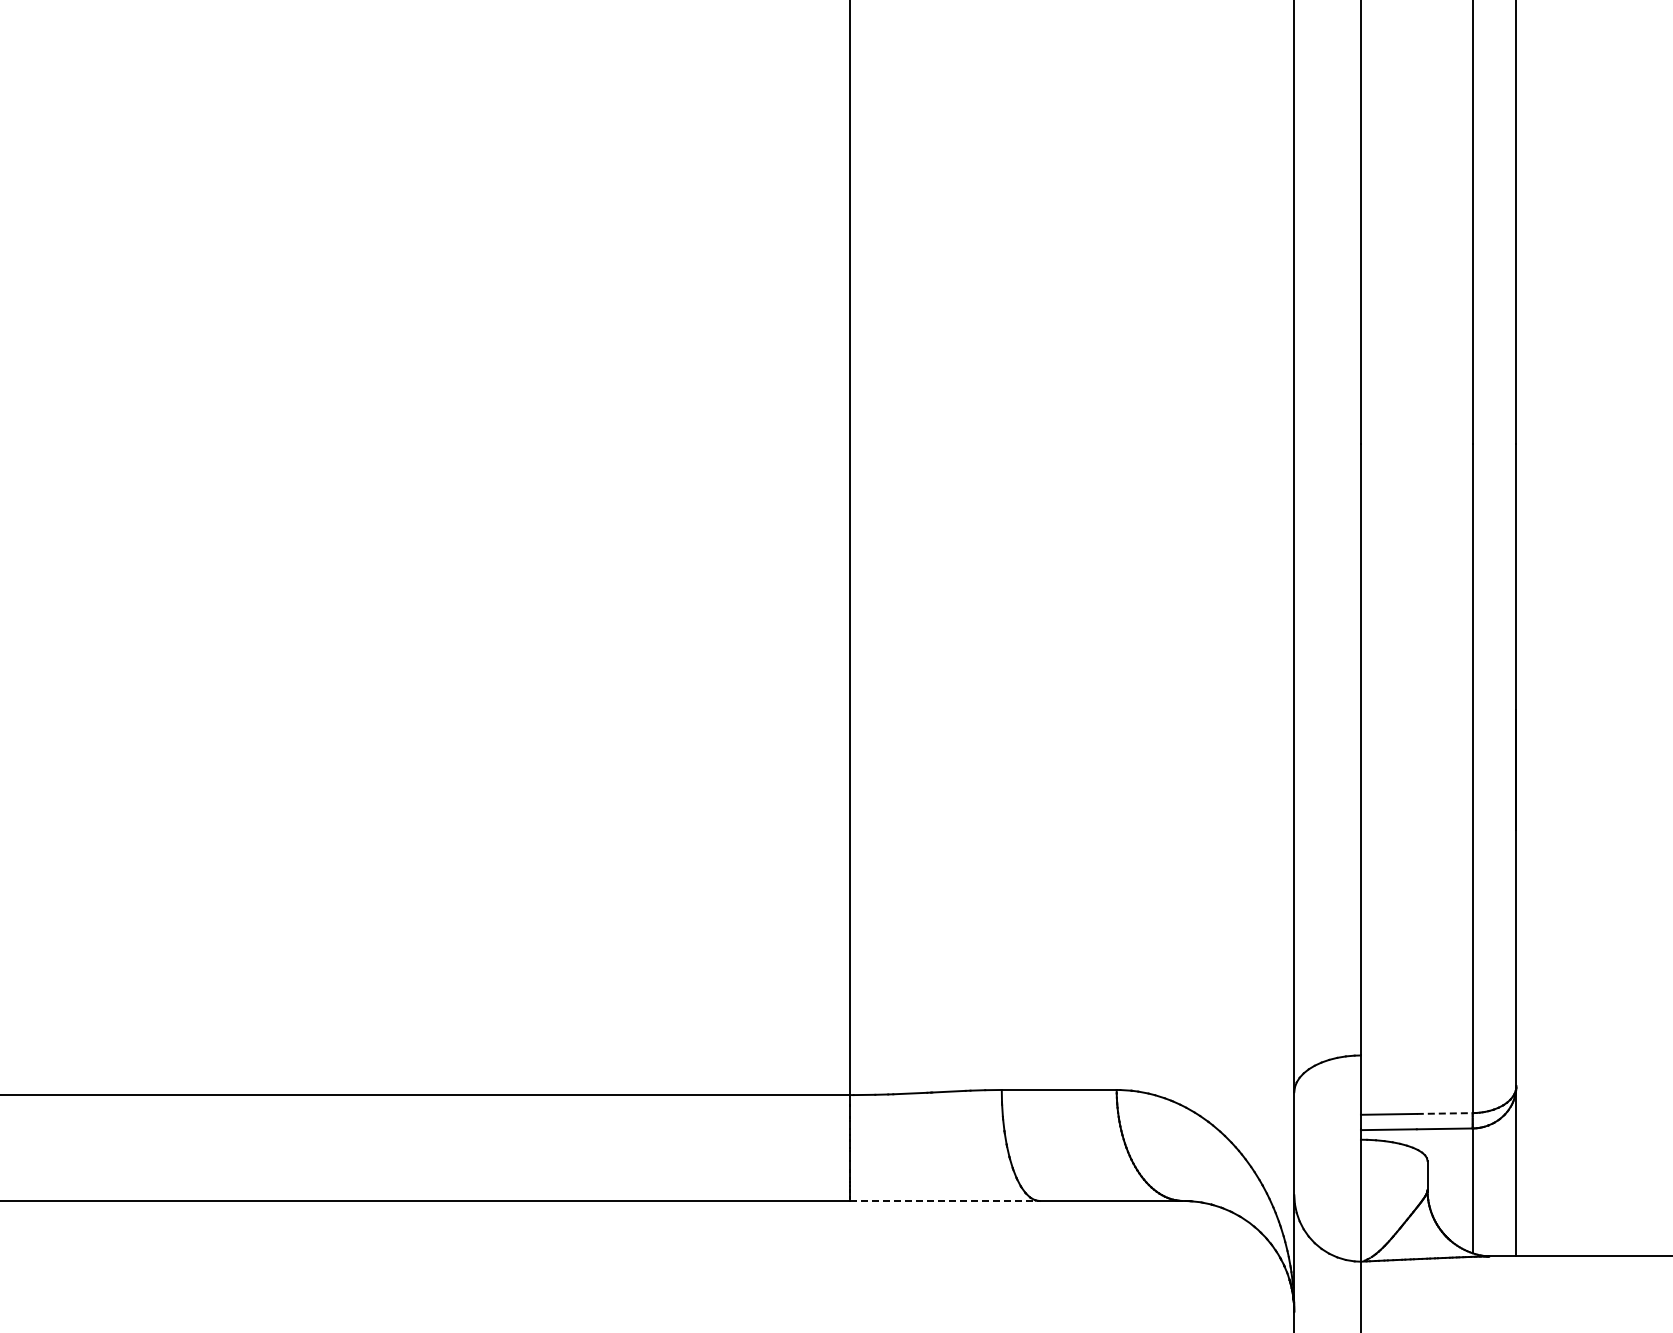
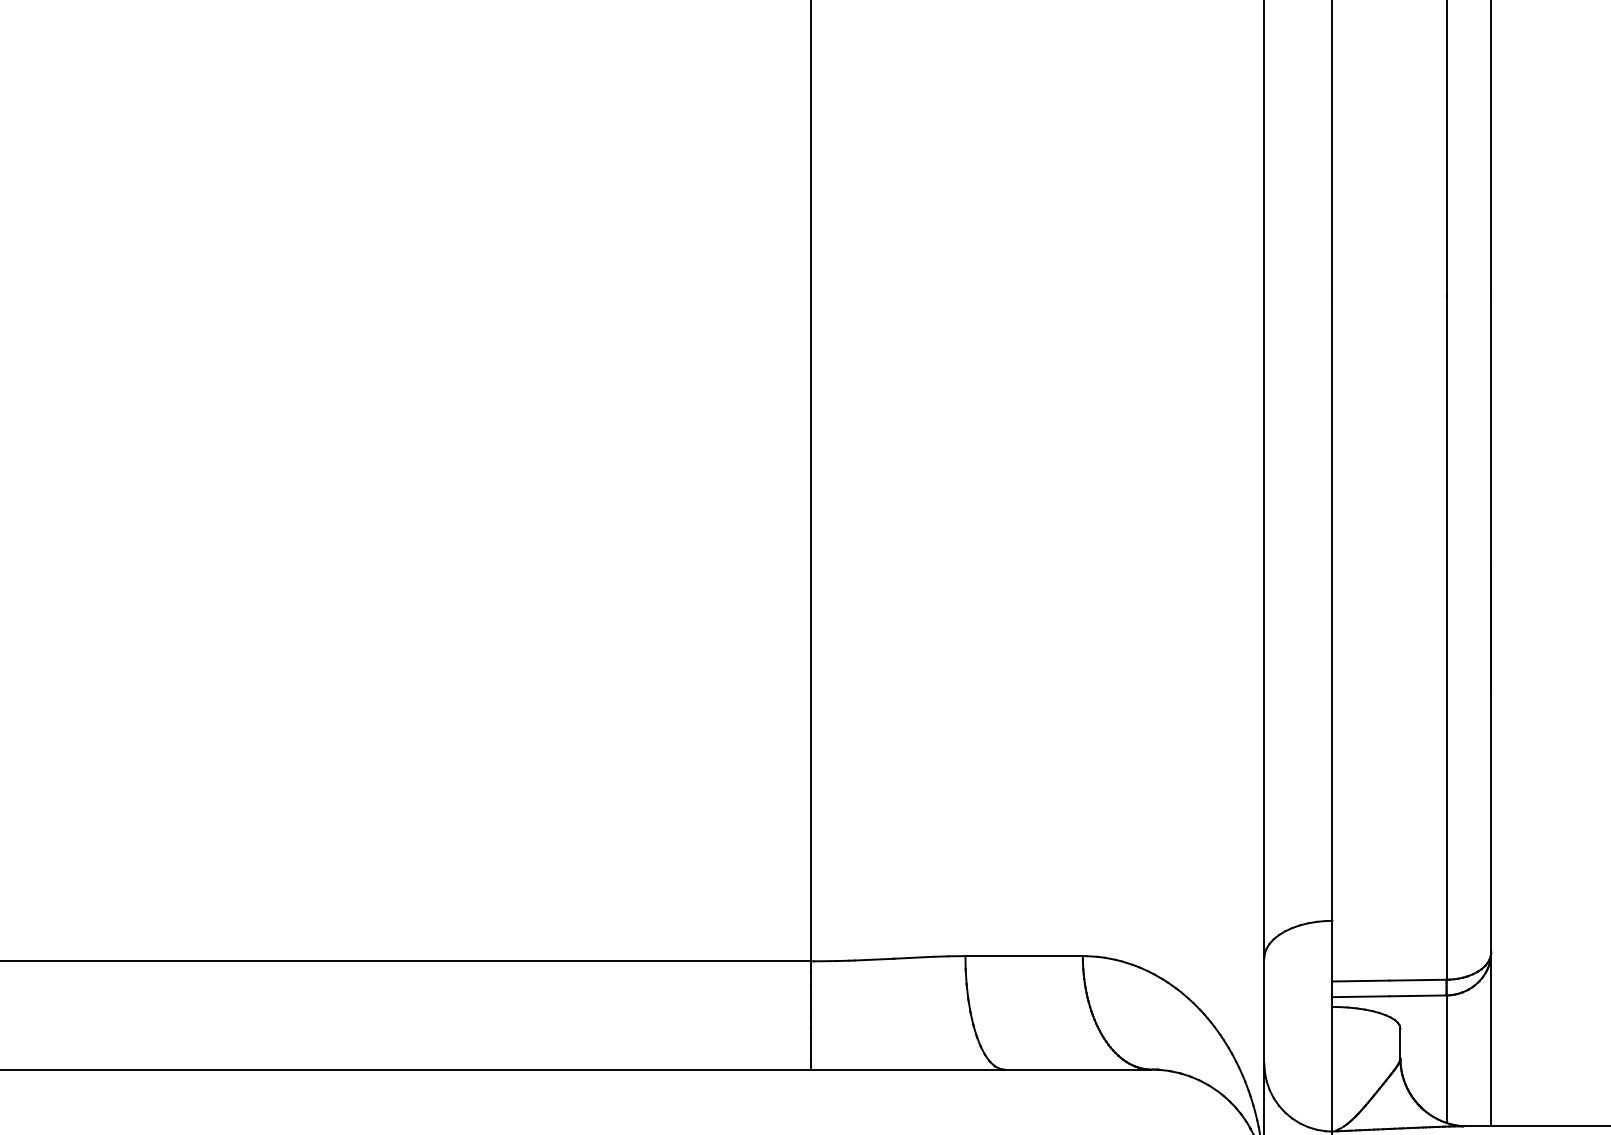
line: (1444, 1113) -> (1417, 980), dashed -> solid
line: (944, 1200) -> (906, 1069), dashed -> solid

